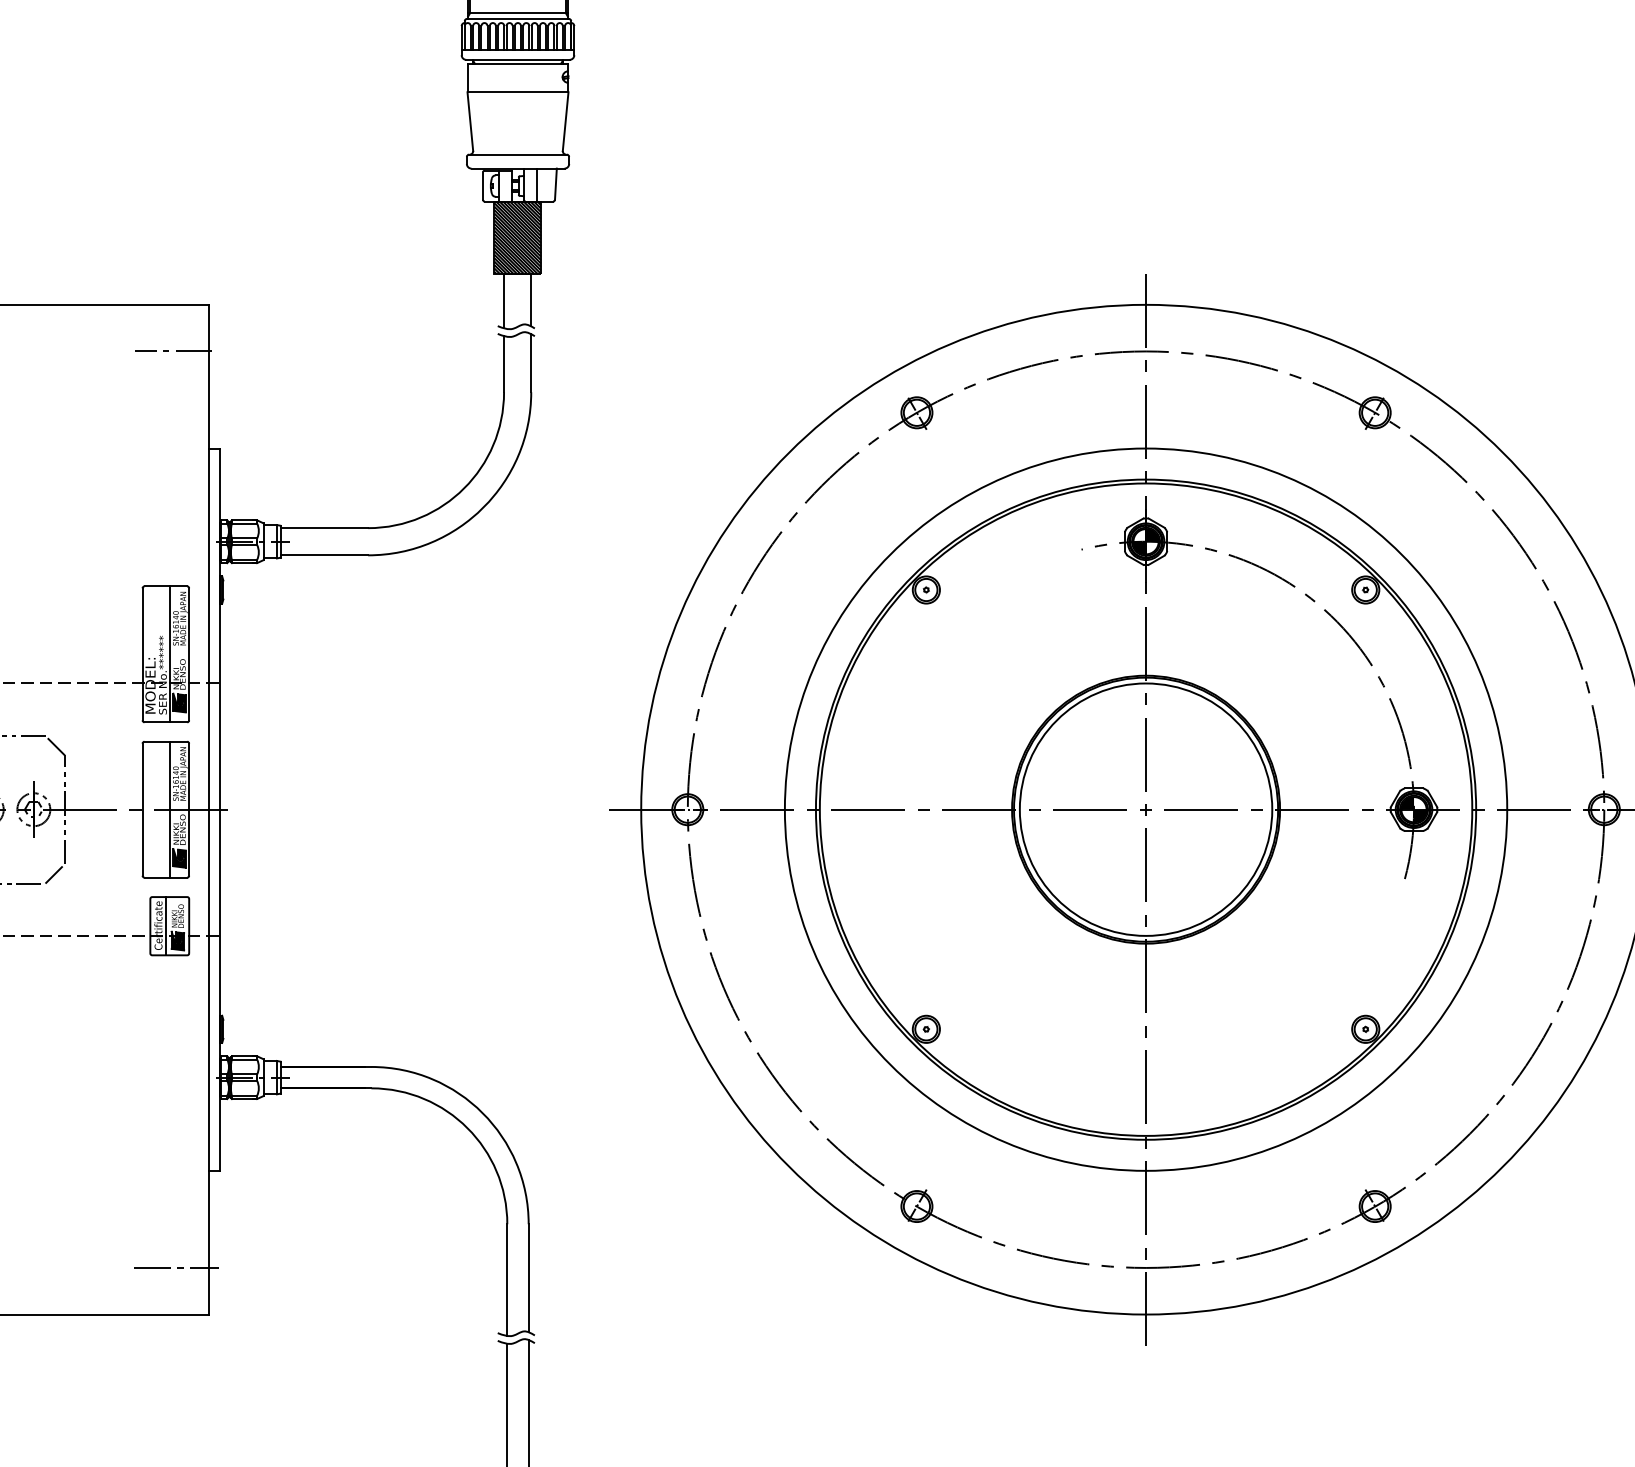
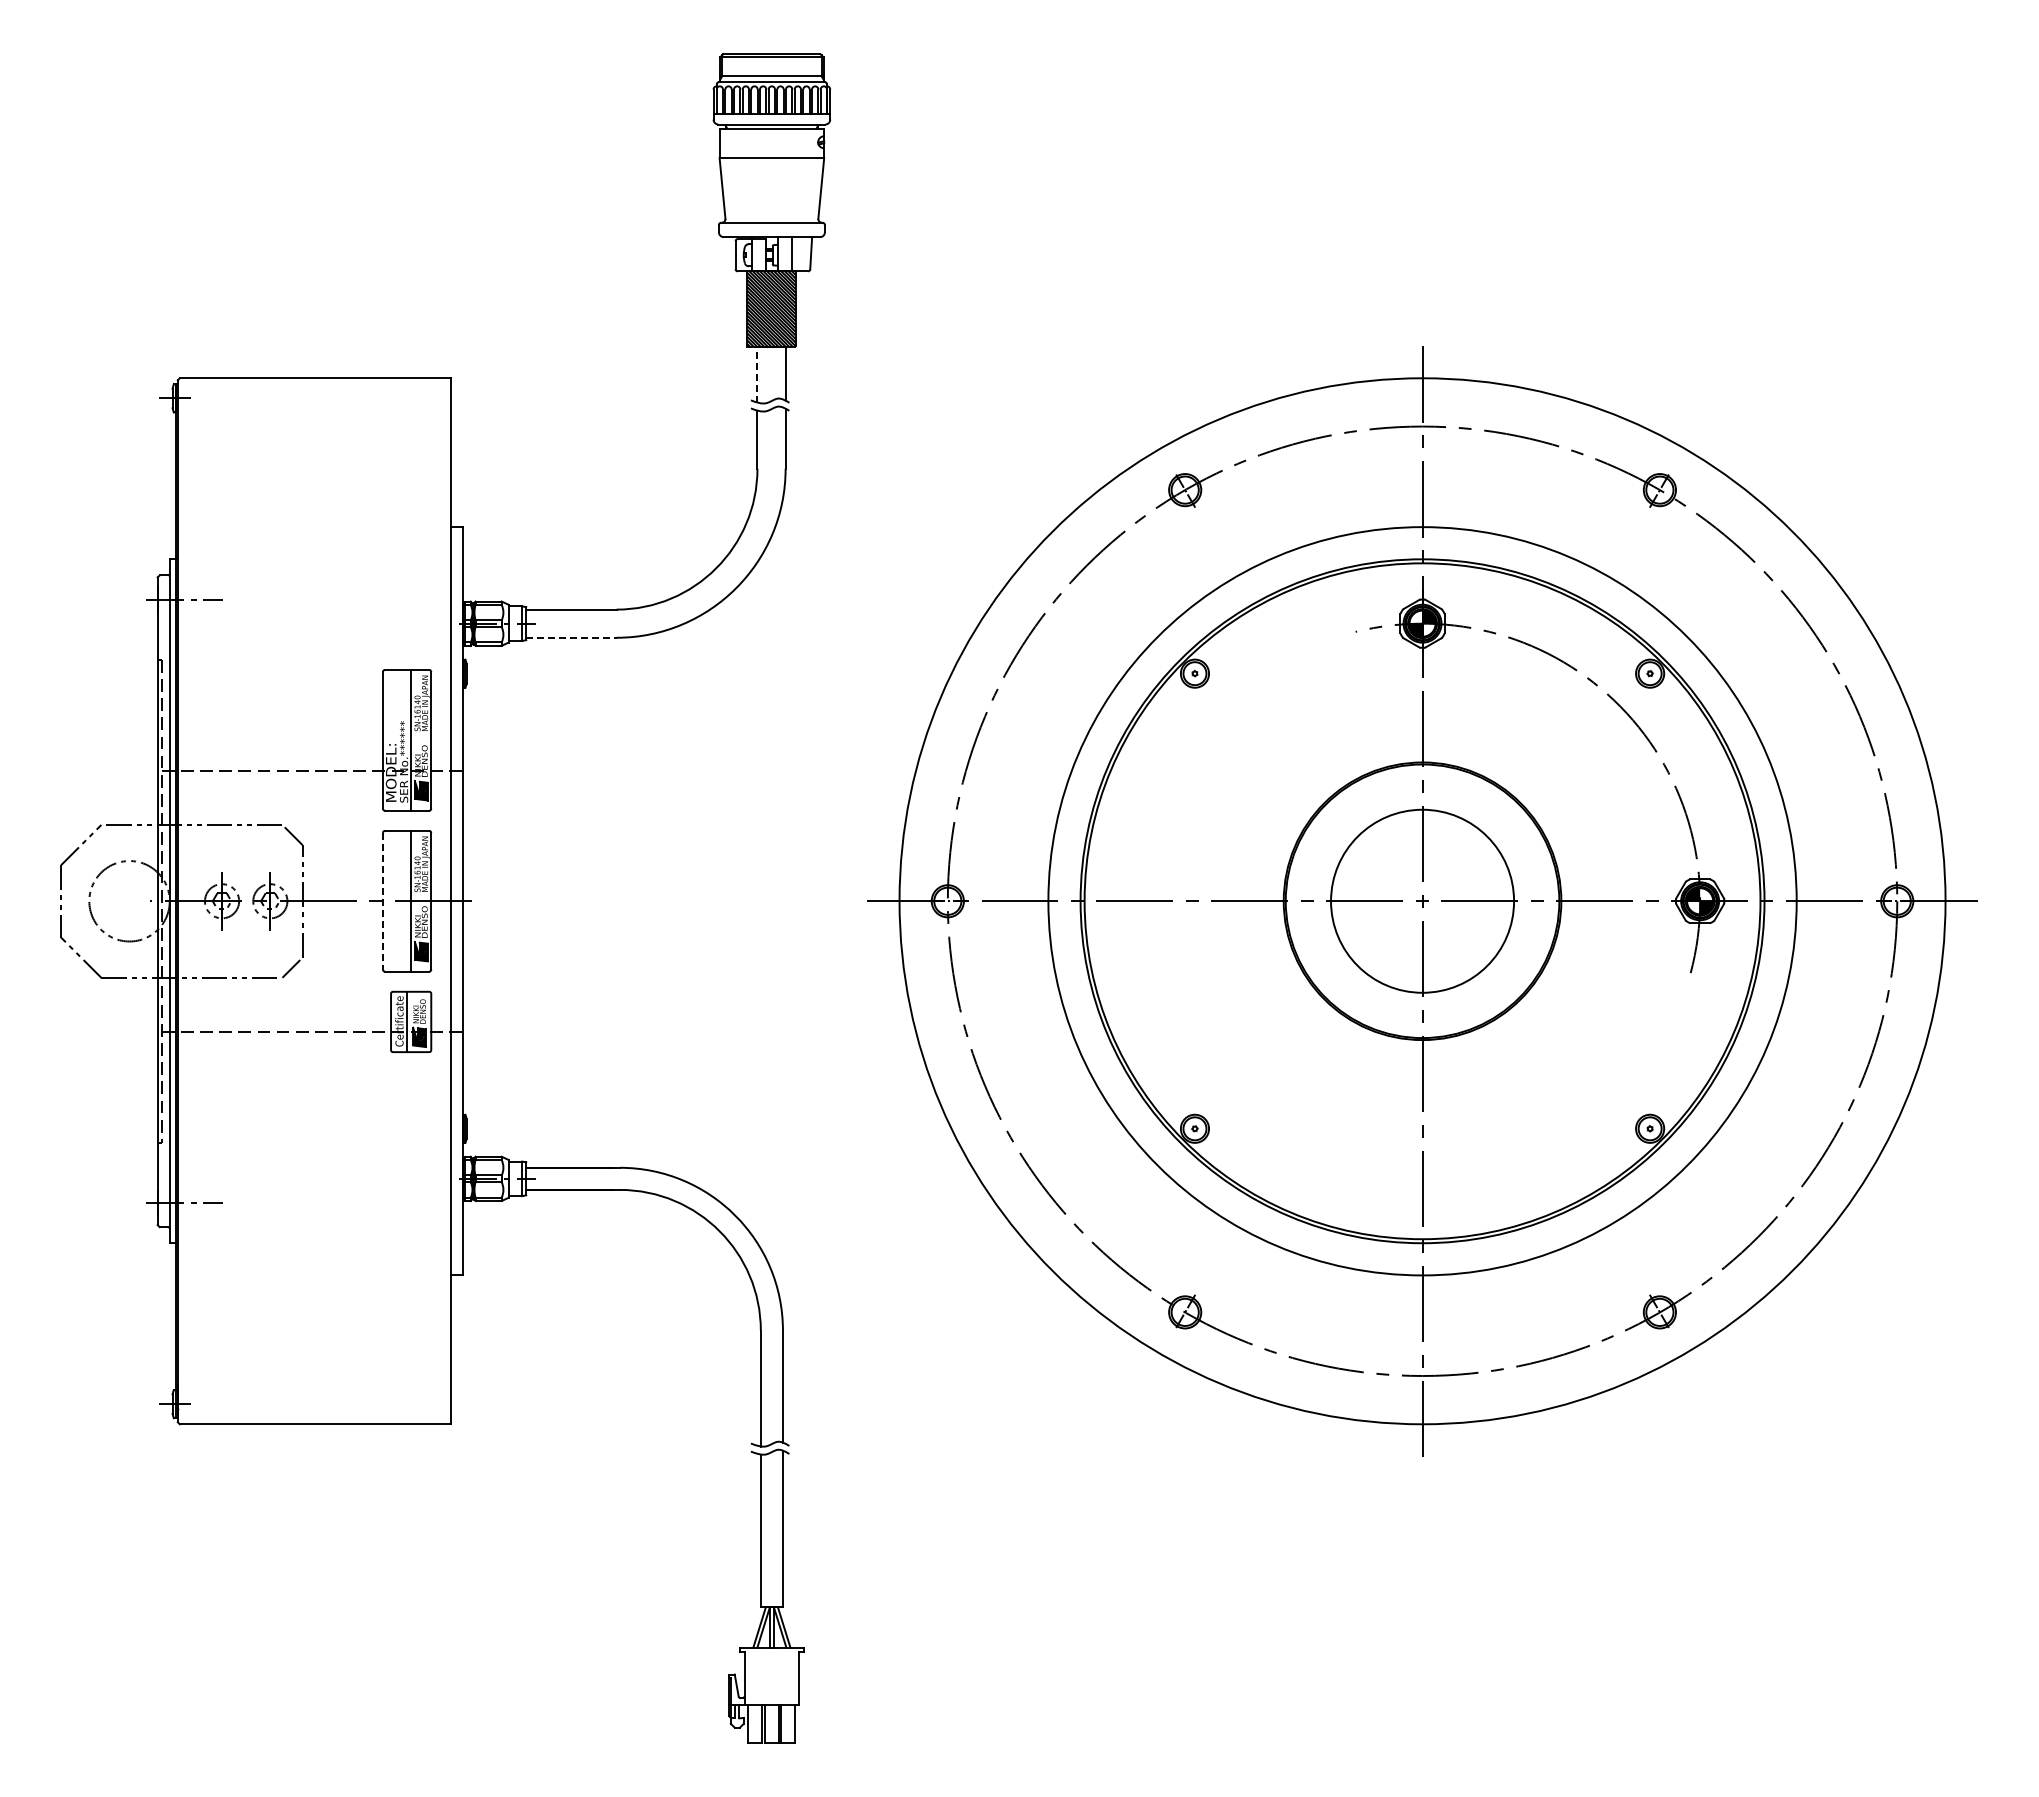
line: (504, 301) -> (757, 374), solid -> dashed
line: (173, 351) -> (415, 426), removed
line: (324, 555) -> (571, 637), solid -> dashed
line: (143, 809) -> (383, 901), solid -> dashed
circle: (1146, 809) -> (1422, 901), size x0.7
line: (176, 1268) -> (418, 1376), removed

